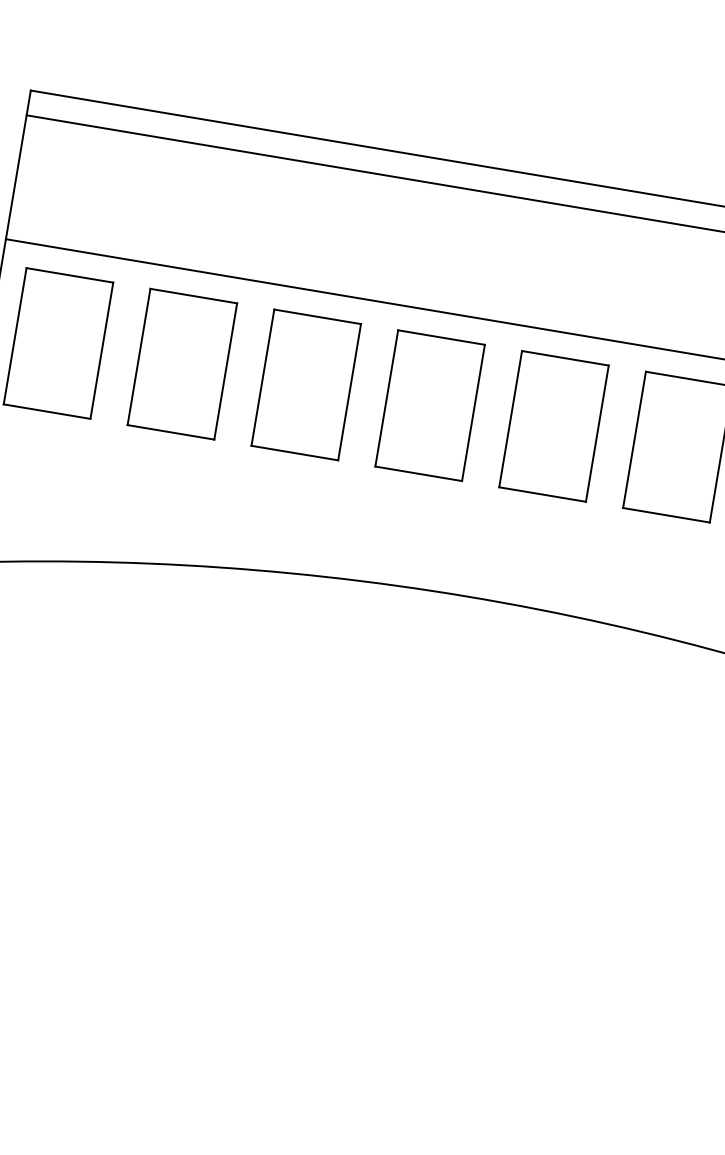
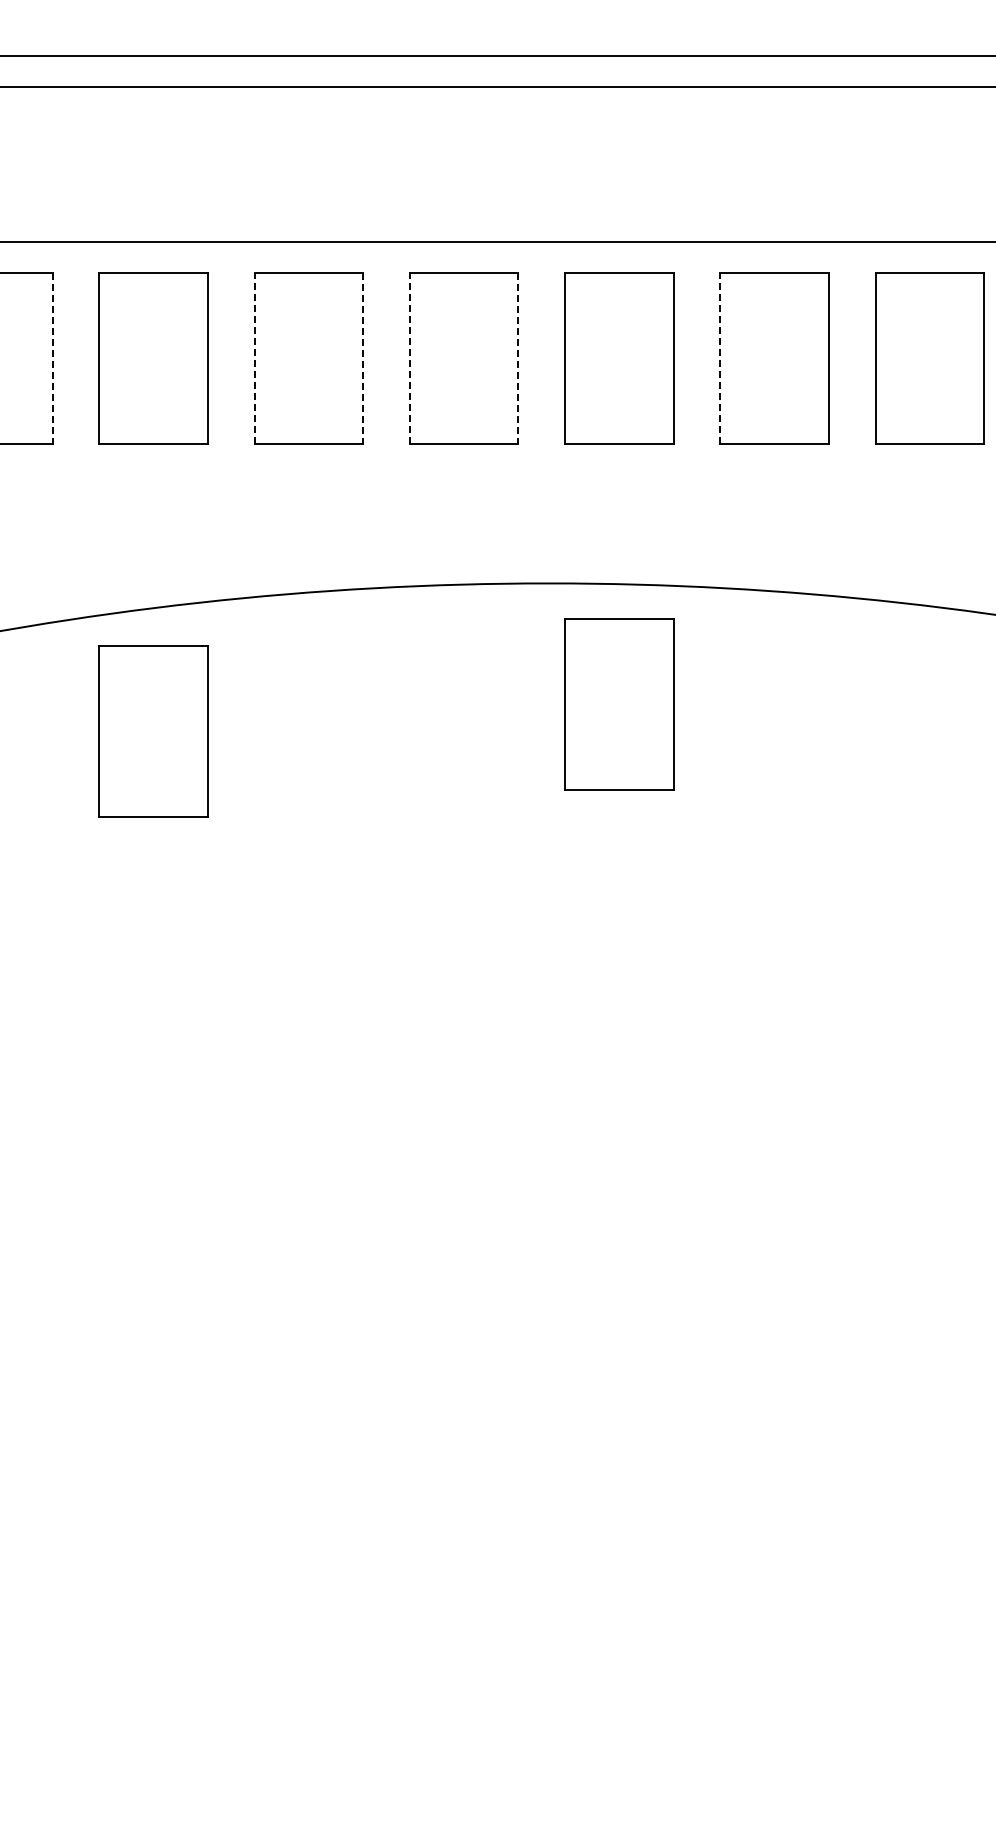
line: (101, 350) -> (52, 358), solid -> dashed
line: (262, 377) -> (254, 357), solid -> dashed
line: (349, 392) -> (363, 358), solid -> dashed
line: (386, 397) -> (409, 357), solid -> dashed
line: (473, 413) -> (518, 358), solid -> dashed
line: (634, 439) -> (720, 357), solid -> dashed
part: (132, 661) -> (153, 731), added
part: (507, 702) -> (619, 704), added

